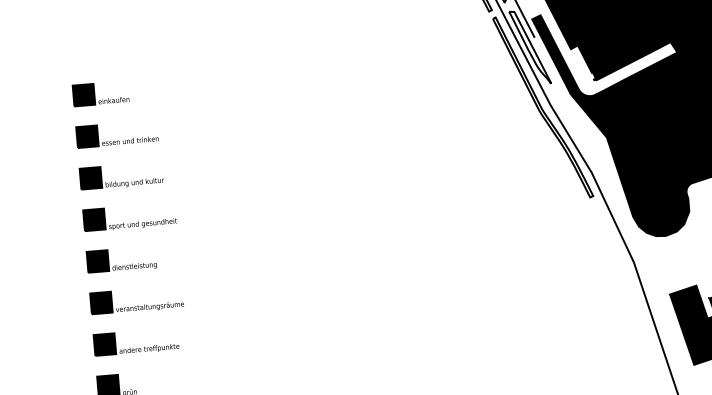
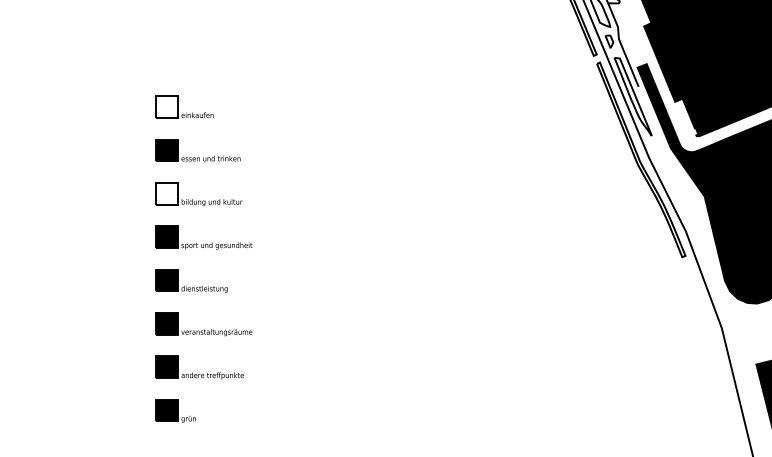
fill: (83, 95) -> (166, 107), removed
fill: (90, 177) -> (166, 193), removed

